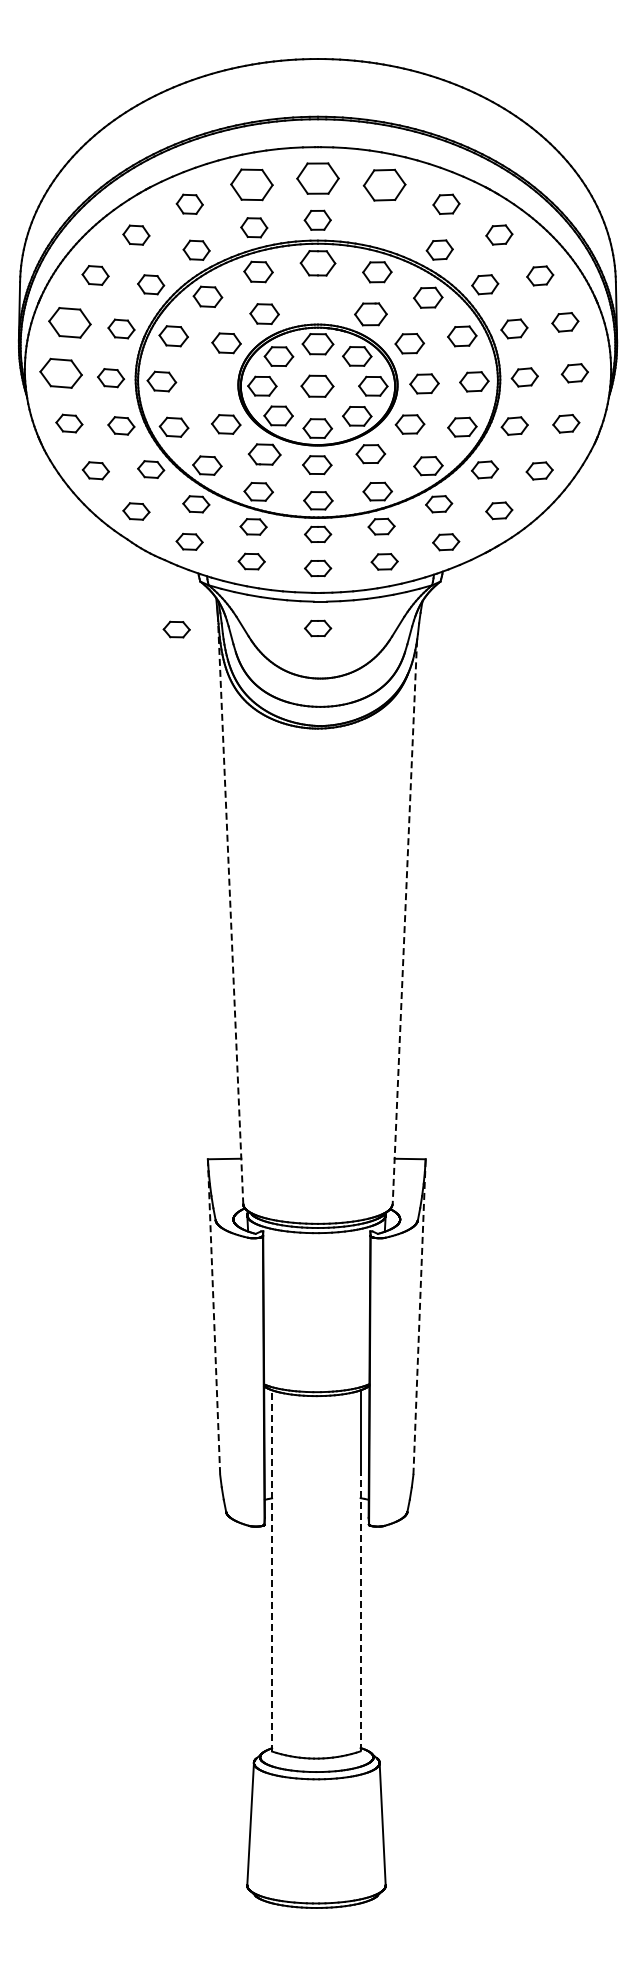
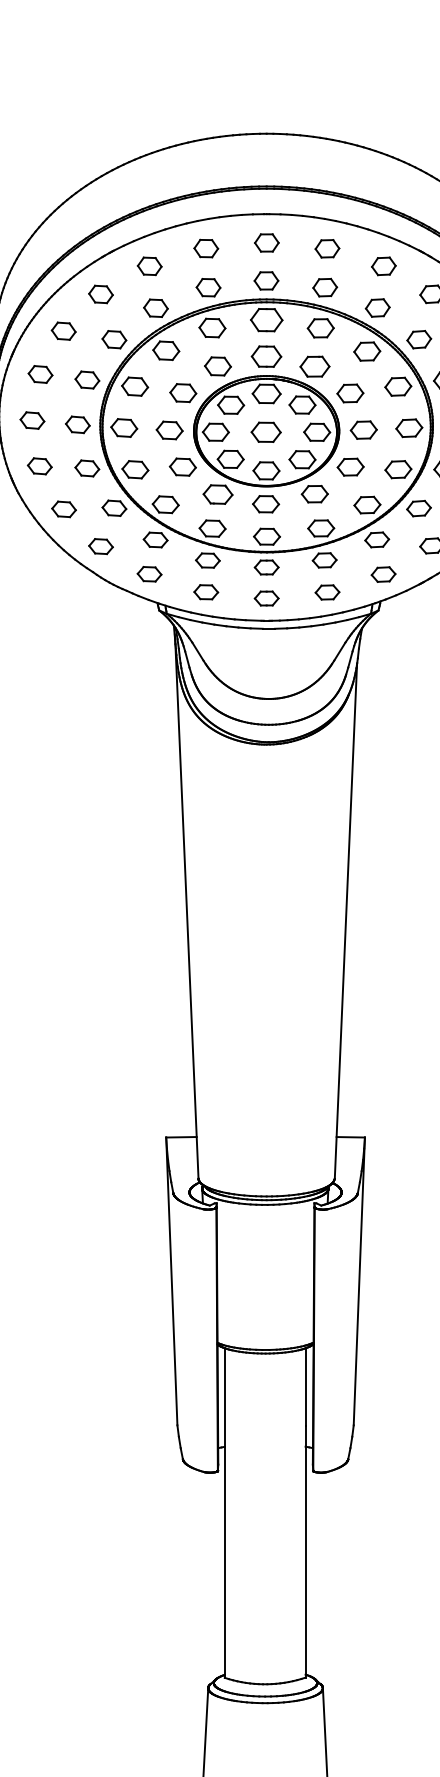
part: (318, 178) -> (267, 242), size x0.62
part: (251, 184) -> (206, 248), size x0.62
part: (384, 184) -> (327, 248), size x0.62
part: (382, 227) -> (325, 287), added
part: (317, 303) -> (266, 356), added
part: (70, 322) -> (40, 374), size x0.62
part: (61, 373) -> (32, 420), size x0.62
part: (211, 383) -> (169, 429), added
part: (318, 628) -> (267, 653), removed
part: (176, 629) -> (137, 654), removed
line: (230, 910) -> (186, 910), dashed -> solid
line: (404, 922) -> (345, 921), dashed -> solid
line: (214, 1317) -> (172, 1281), dashed -> solid
line: (419, 1317) -> (359, 1281), dashed -> solid
line: (272, 1570) -> (225, 1512), dashed -> solid
line: (360, 1613) -> (305, 1551), dashed -> solid

